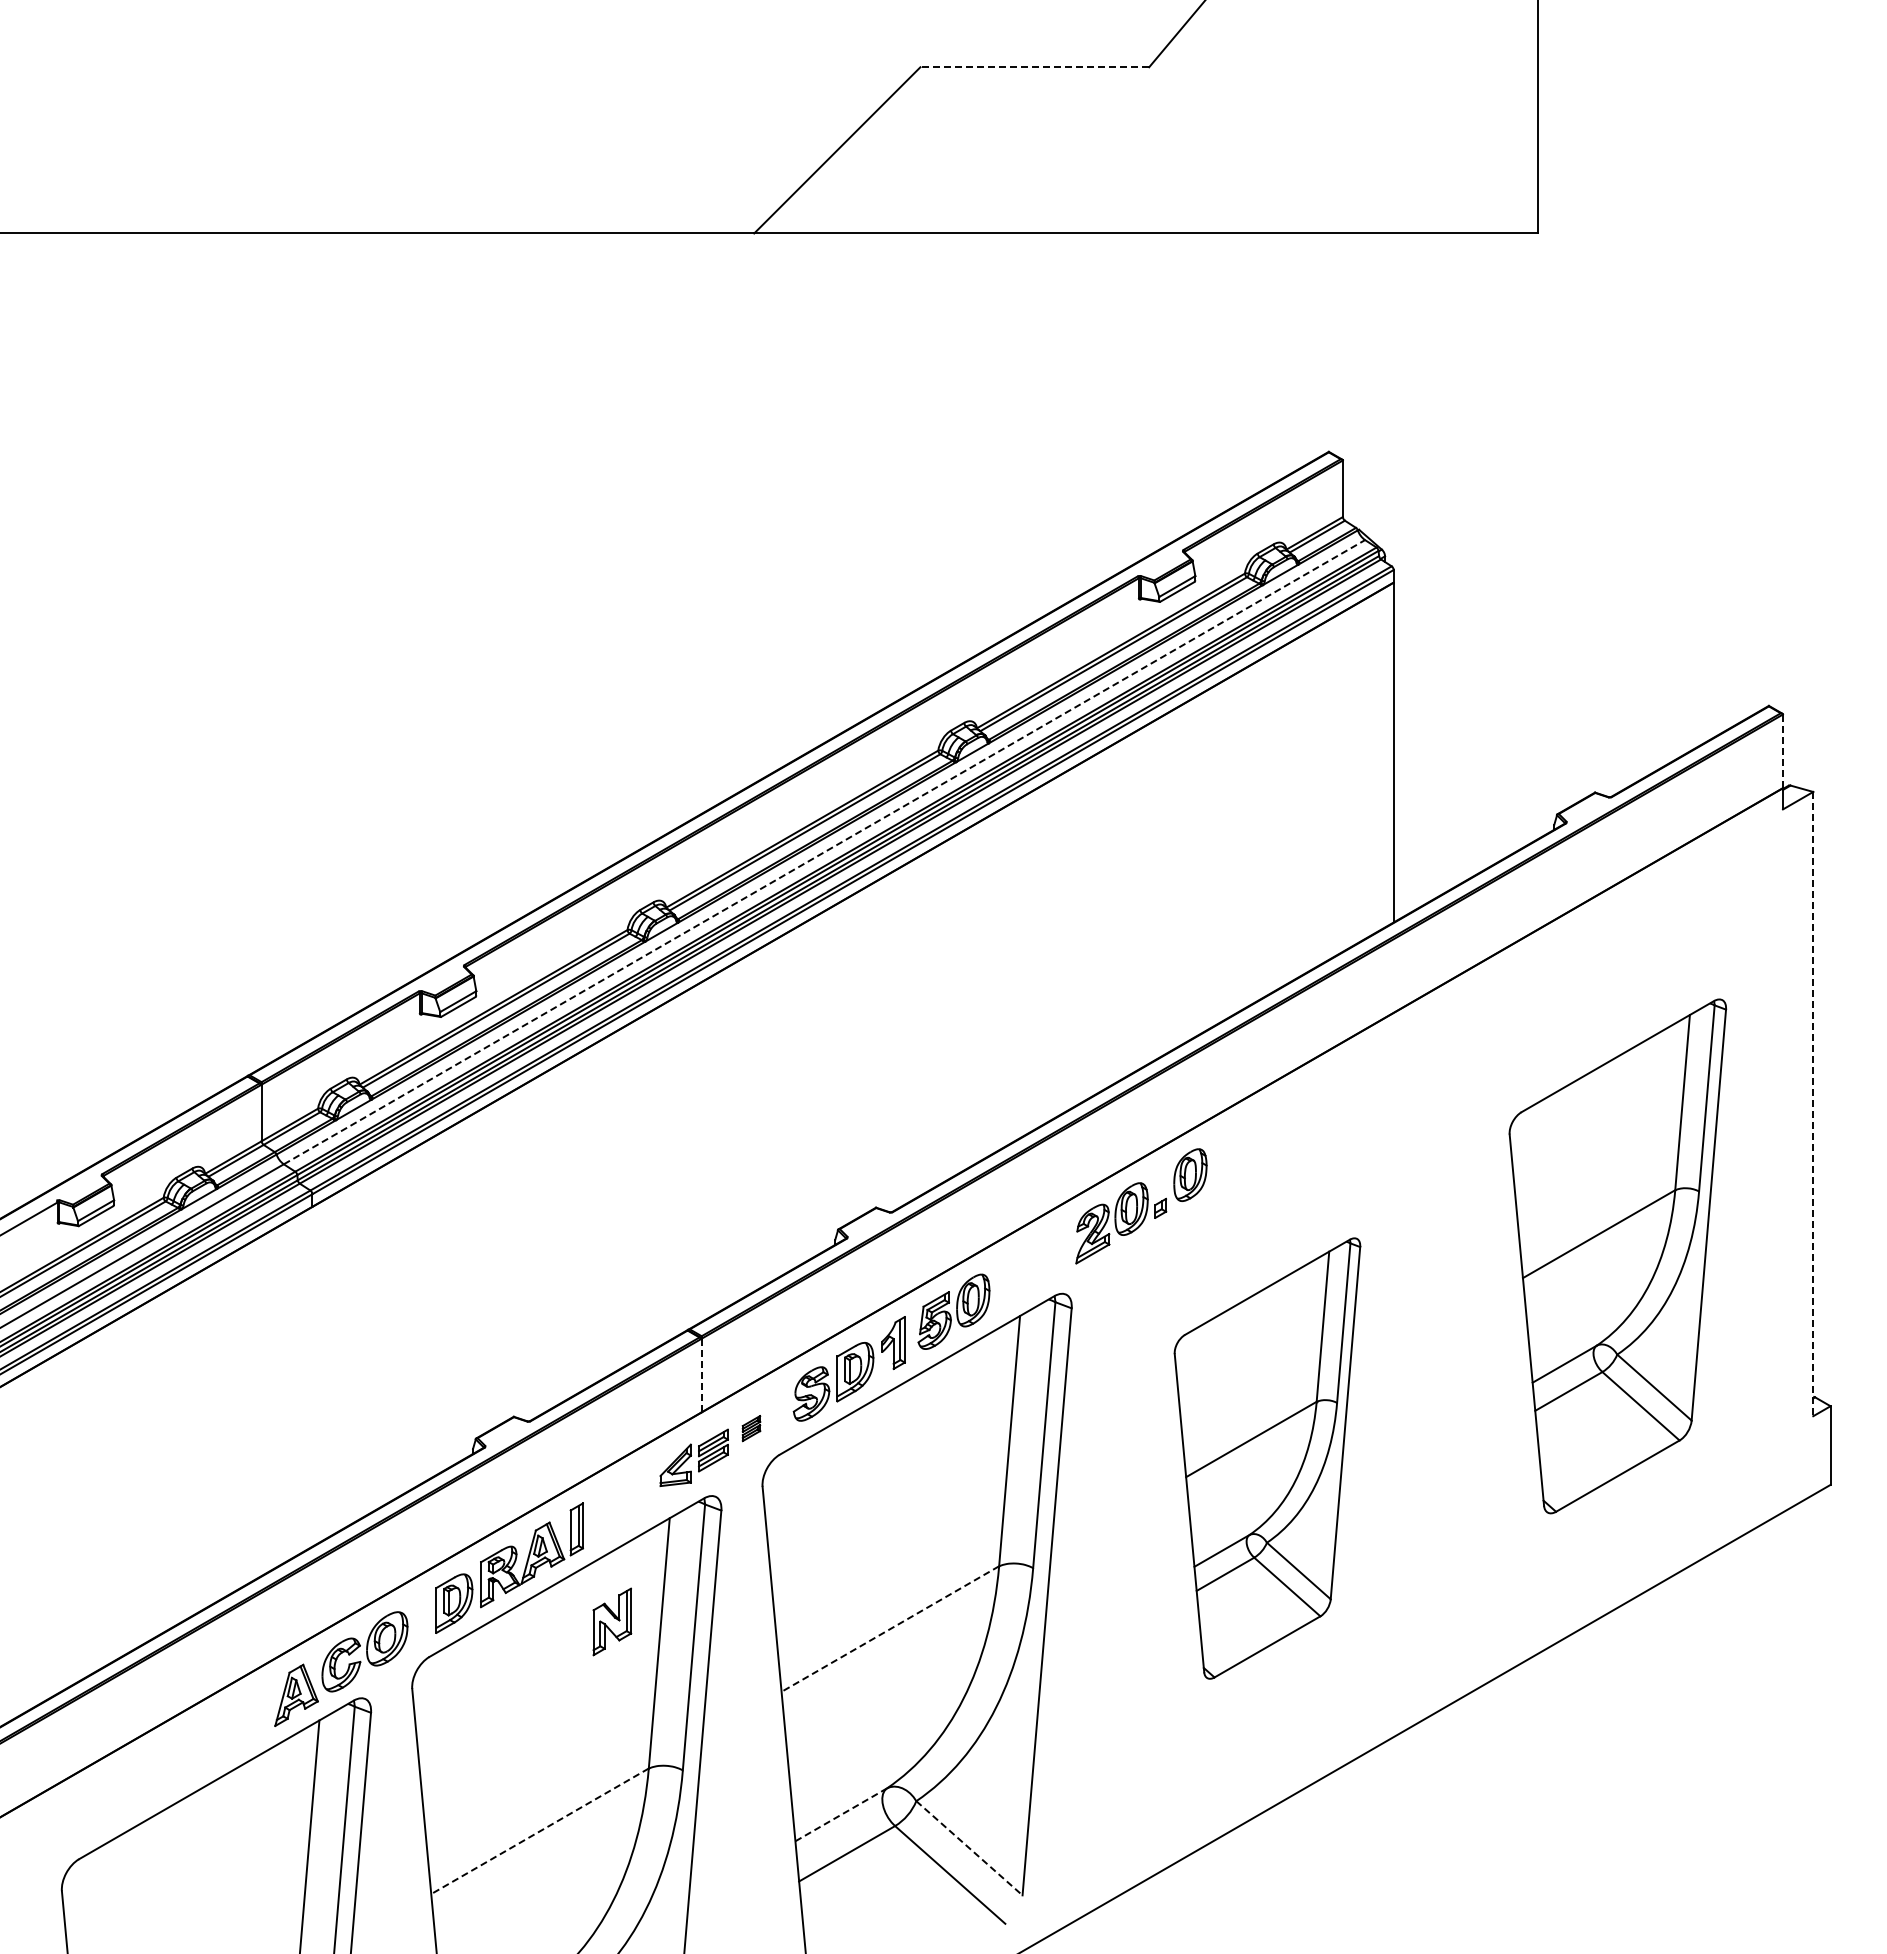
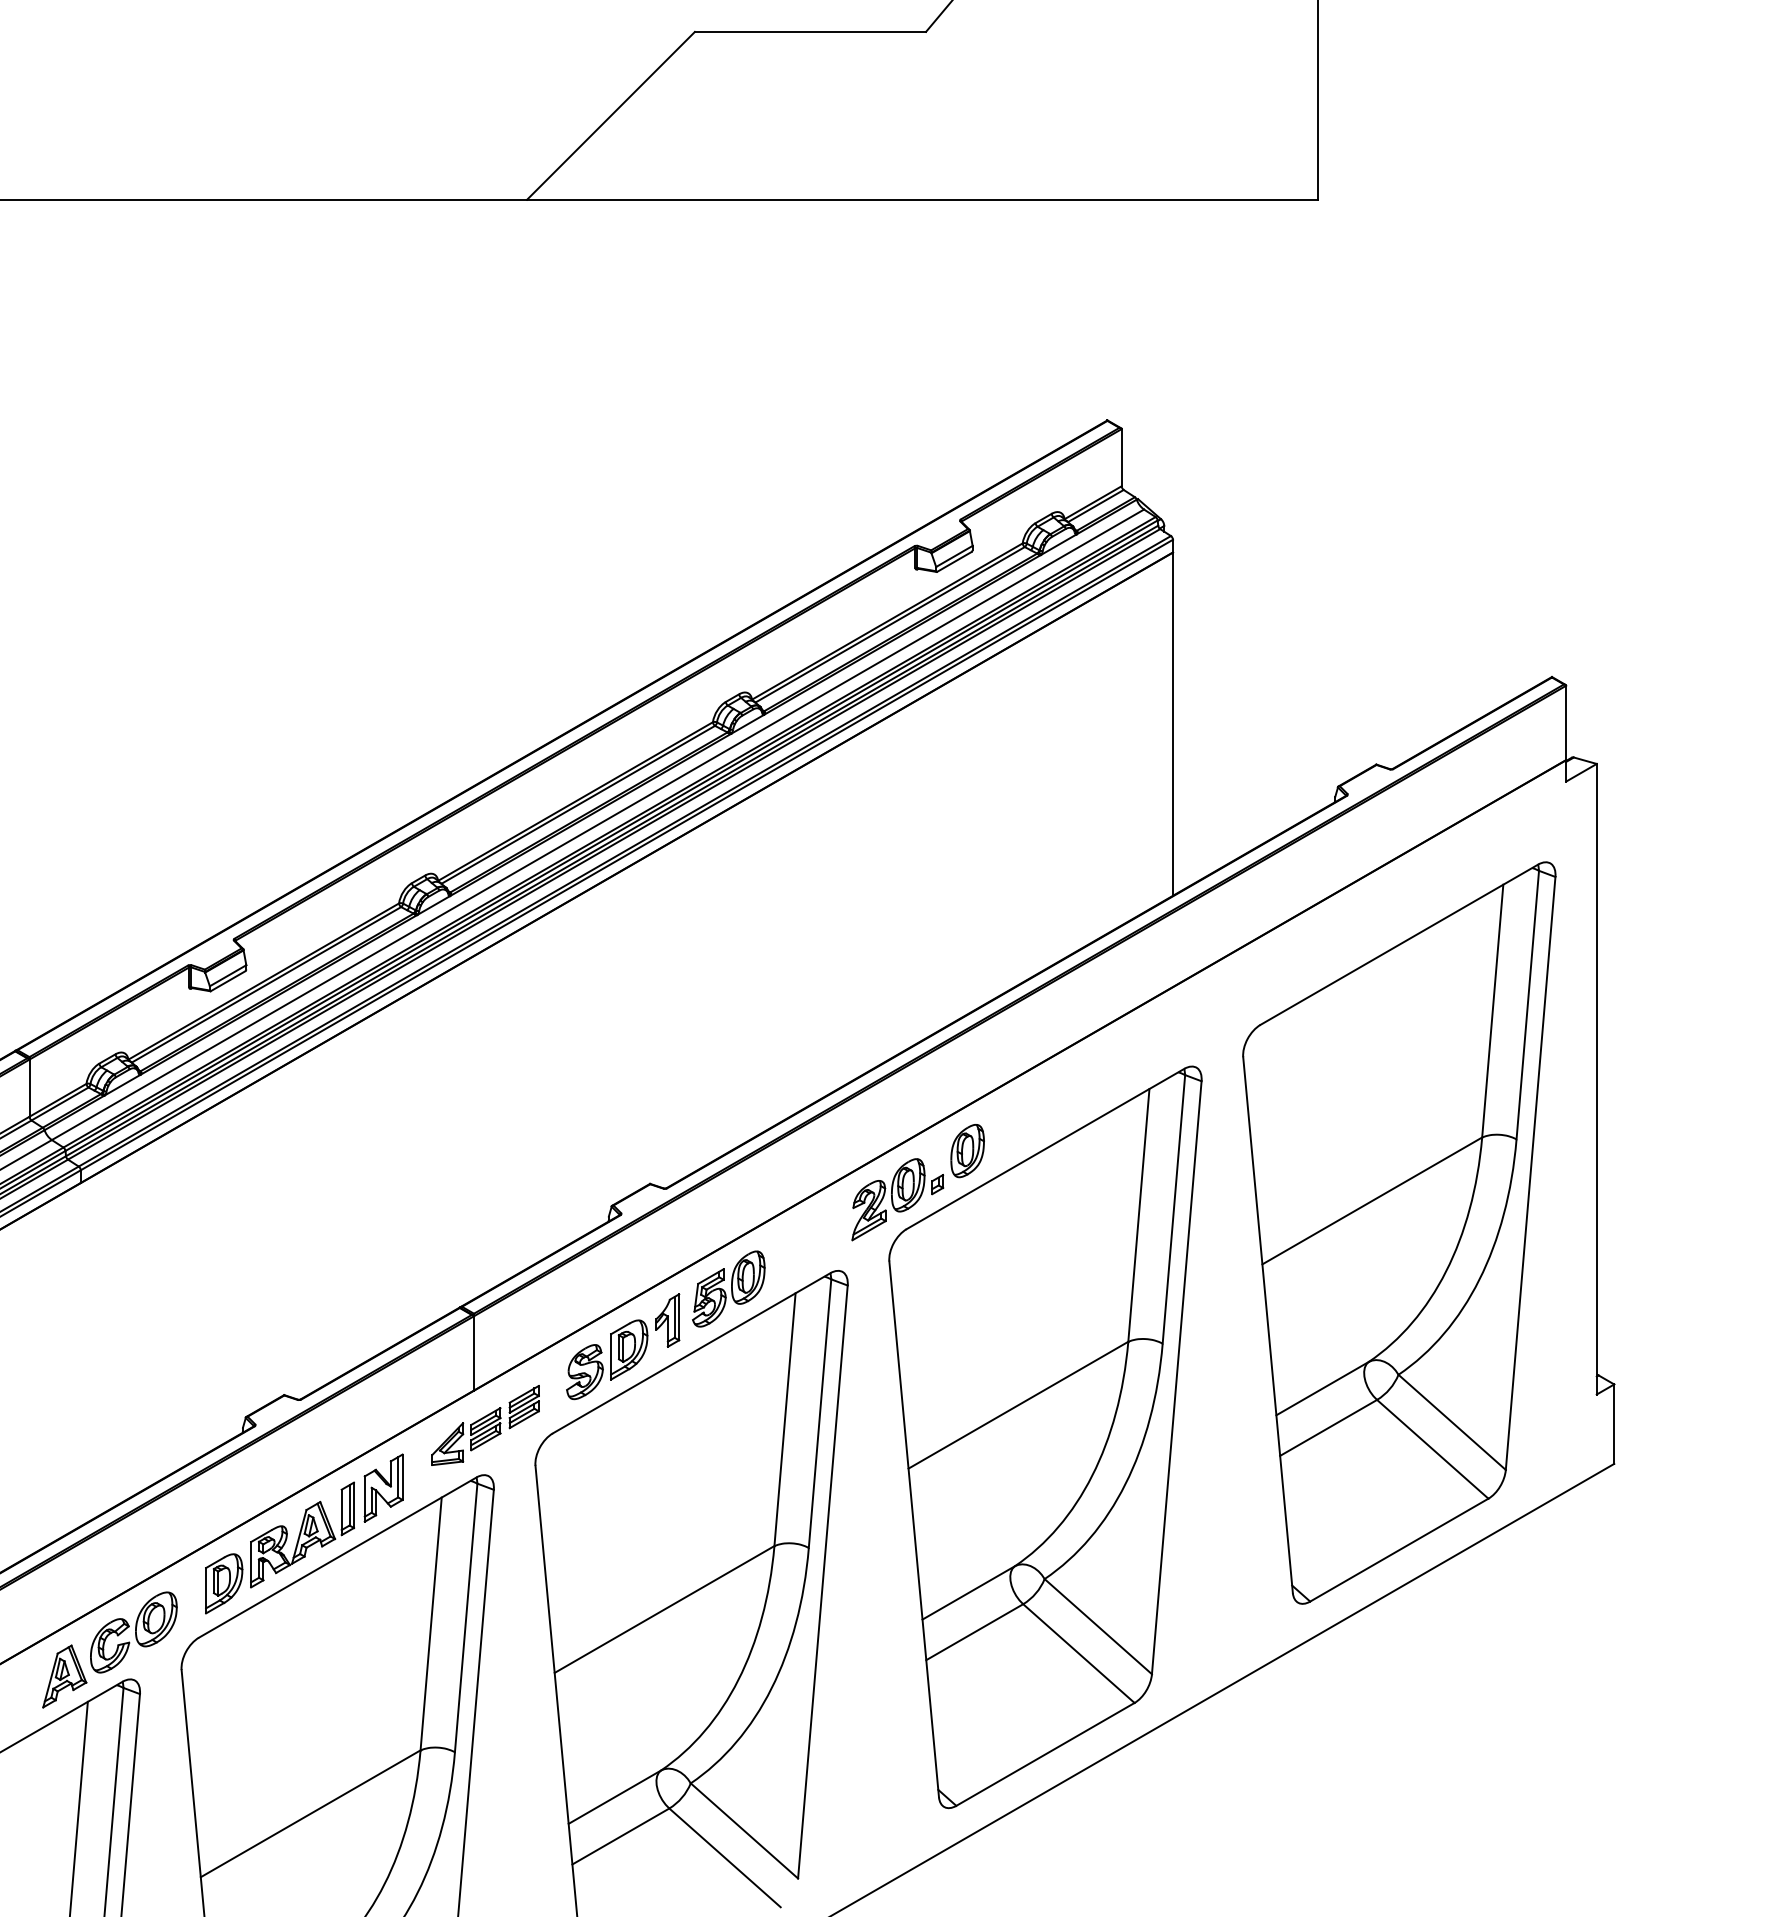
line: (1034, 67) -> (810, 32), dashed -> solid
line: (1782, 751) -> (1565, 723), dashed -> solid
line: (824, 851) -> (598, 824), dashed -> solid
line: (1813, 1104) -> (1597, 1079), dashed -> solid
part: (1617, 1256) -> (1399, 1233), size x1.43
line: (701, 1375) -> (473, 1353), dashed -> solid
part: (751, 1428) -> (524, 1406), size x1.67
part: (1267, 1458) -> (1045, 1437), size x1.67
part: (612, 1621) -> (383, 1487), moved
line: (890, 1629) -> (664, 1609), dashed -> solid
line: (841, 1814) -> (615, 1796), dashed -> solid
line: (540, 1831) -> (311, 1813), dashed -> solid
line: (969, 1848) -> (744, 1831), dashed -> solid

